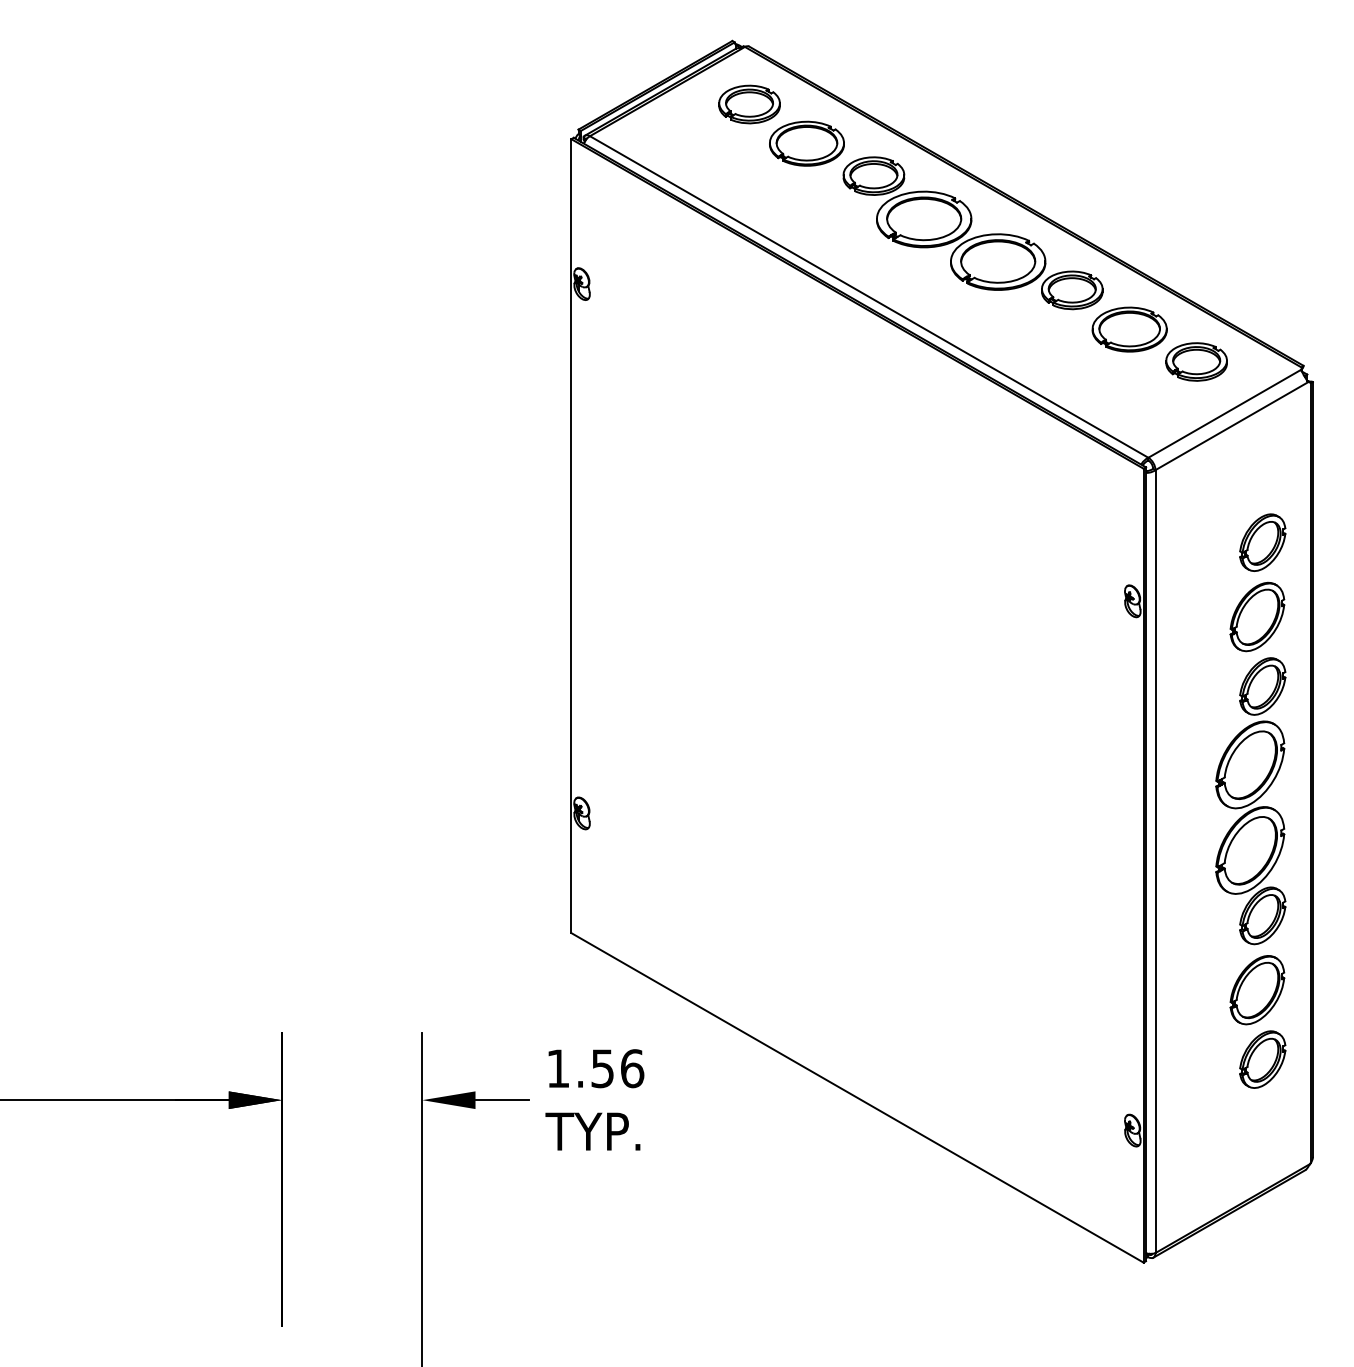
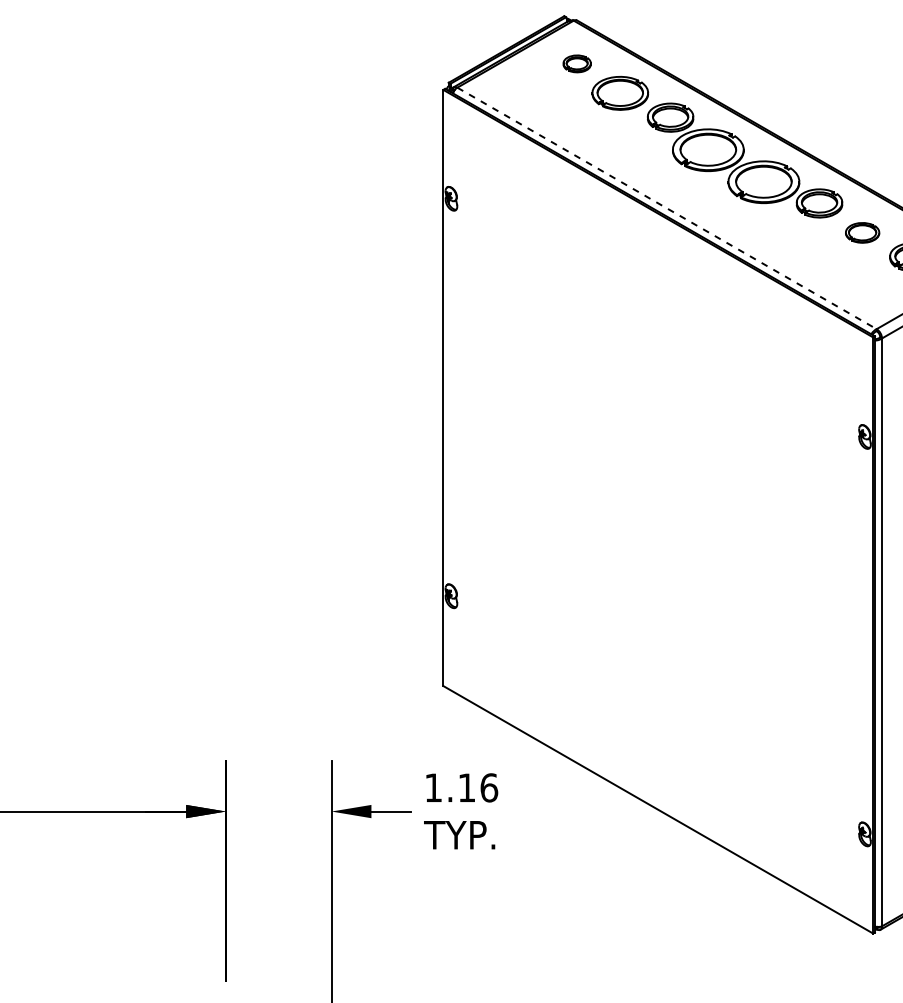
part: (749, 104) -> (577, 63), size x0.6
line: (869, 297) -> (667, 208), solid -> dashed
part: (1129, 329) -> (862, 232), size x0.6
text: (602, 1068) -> (466, 787), 1.56 -> 1.16

